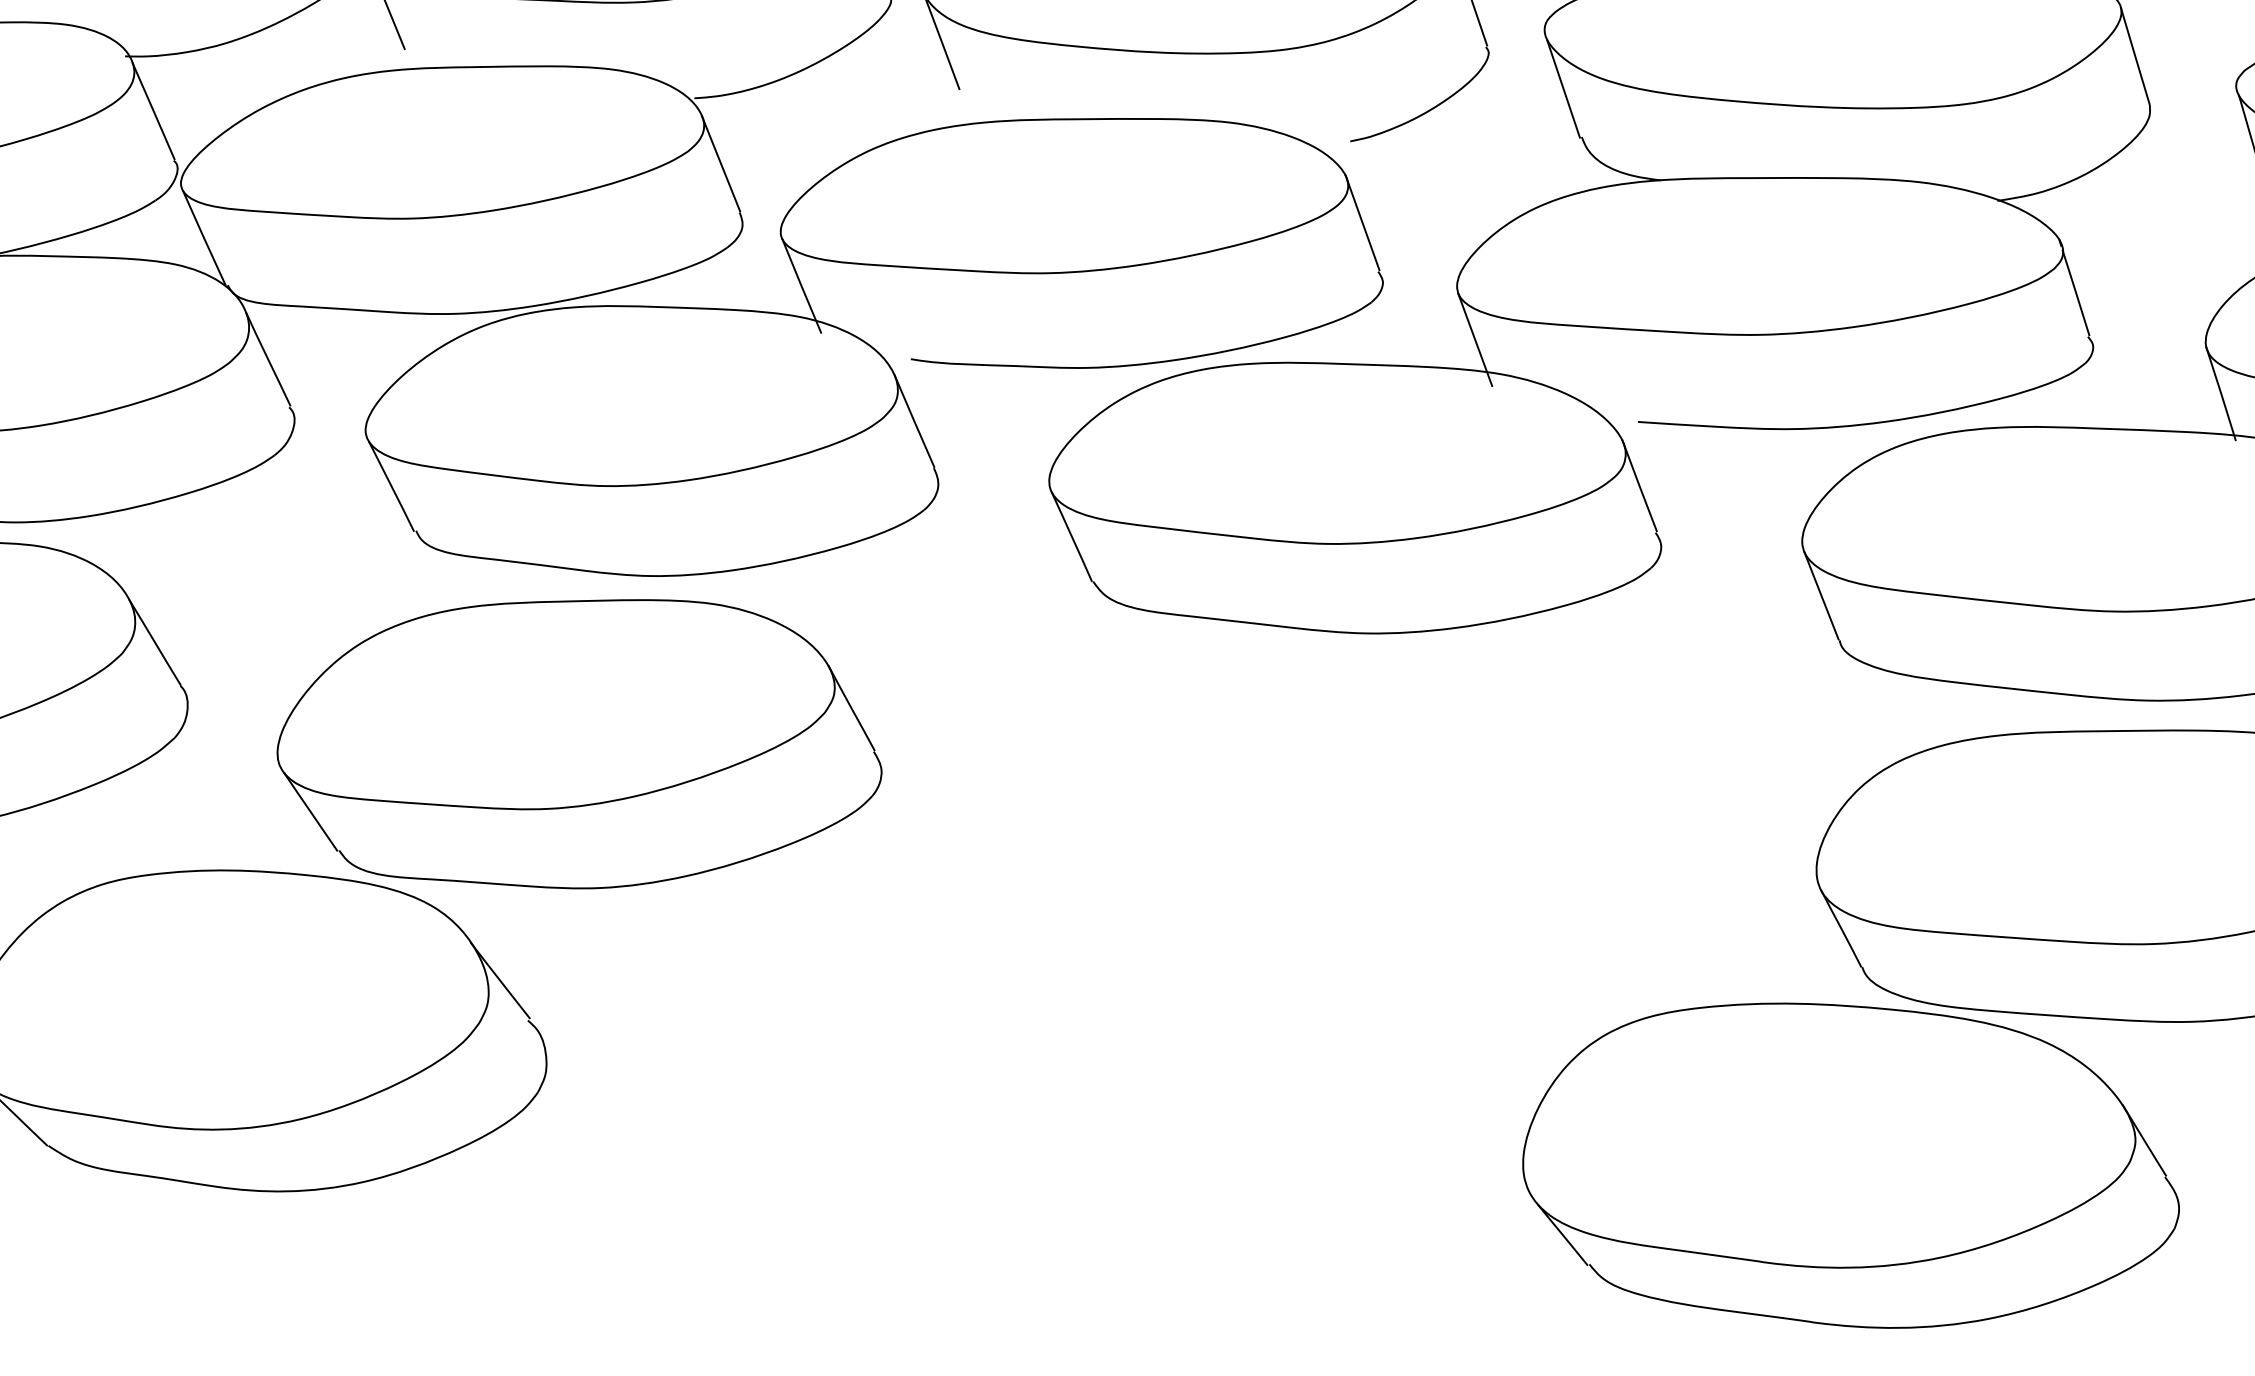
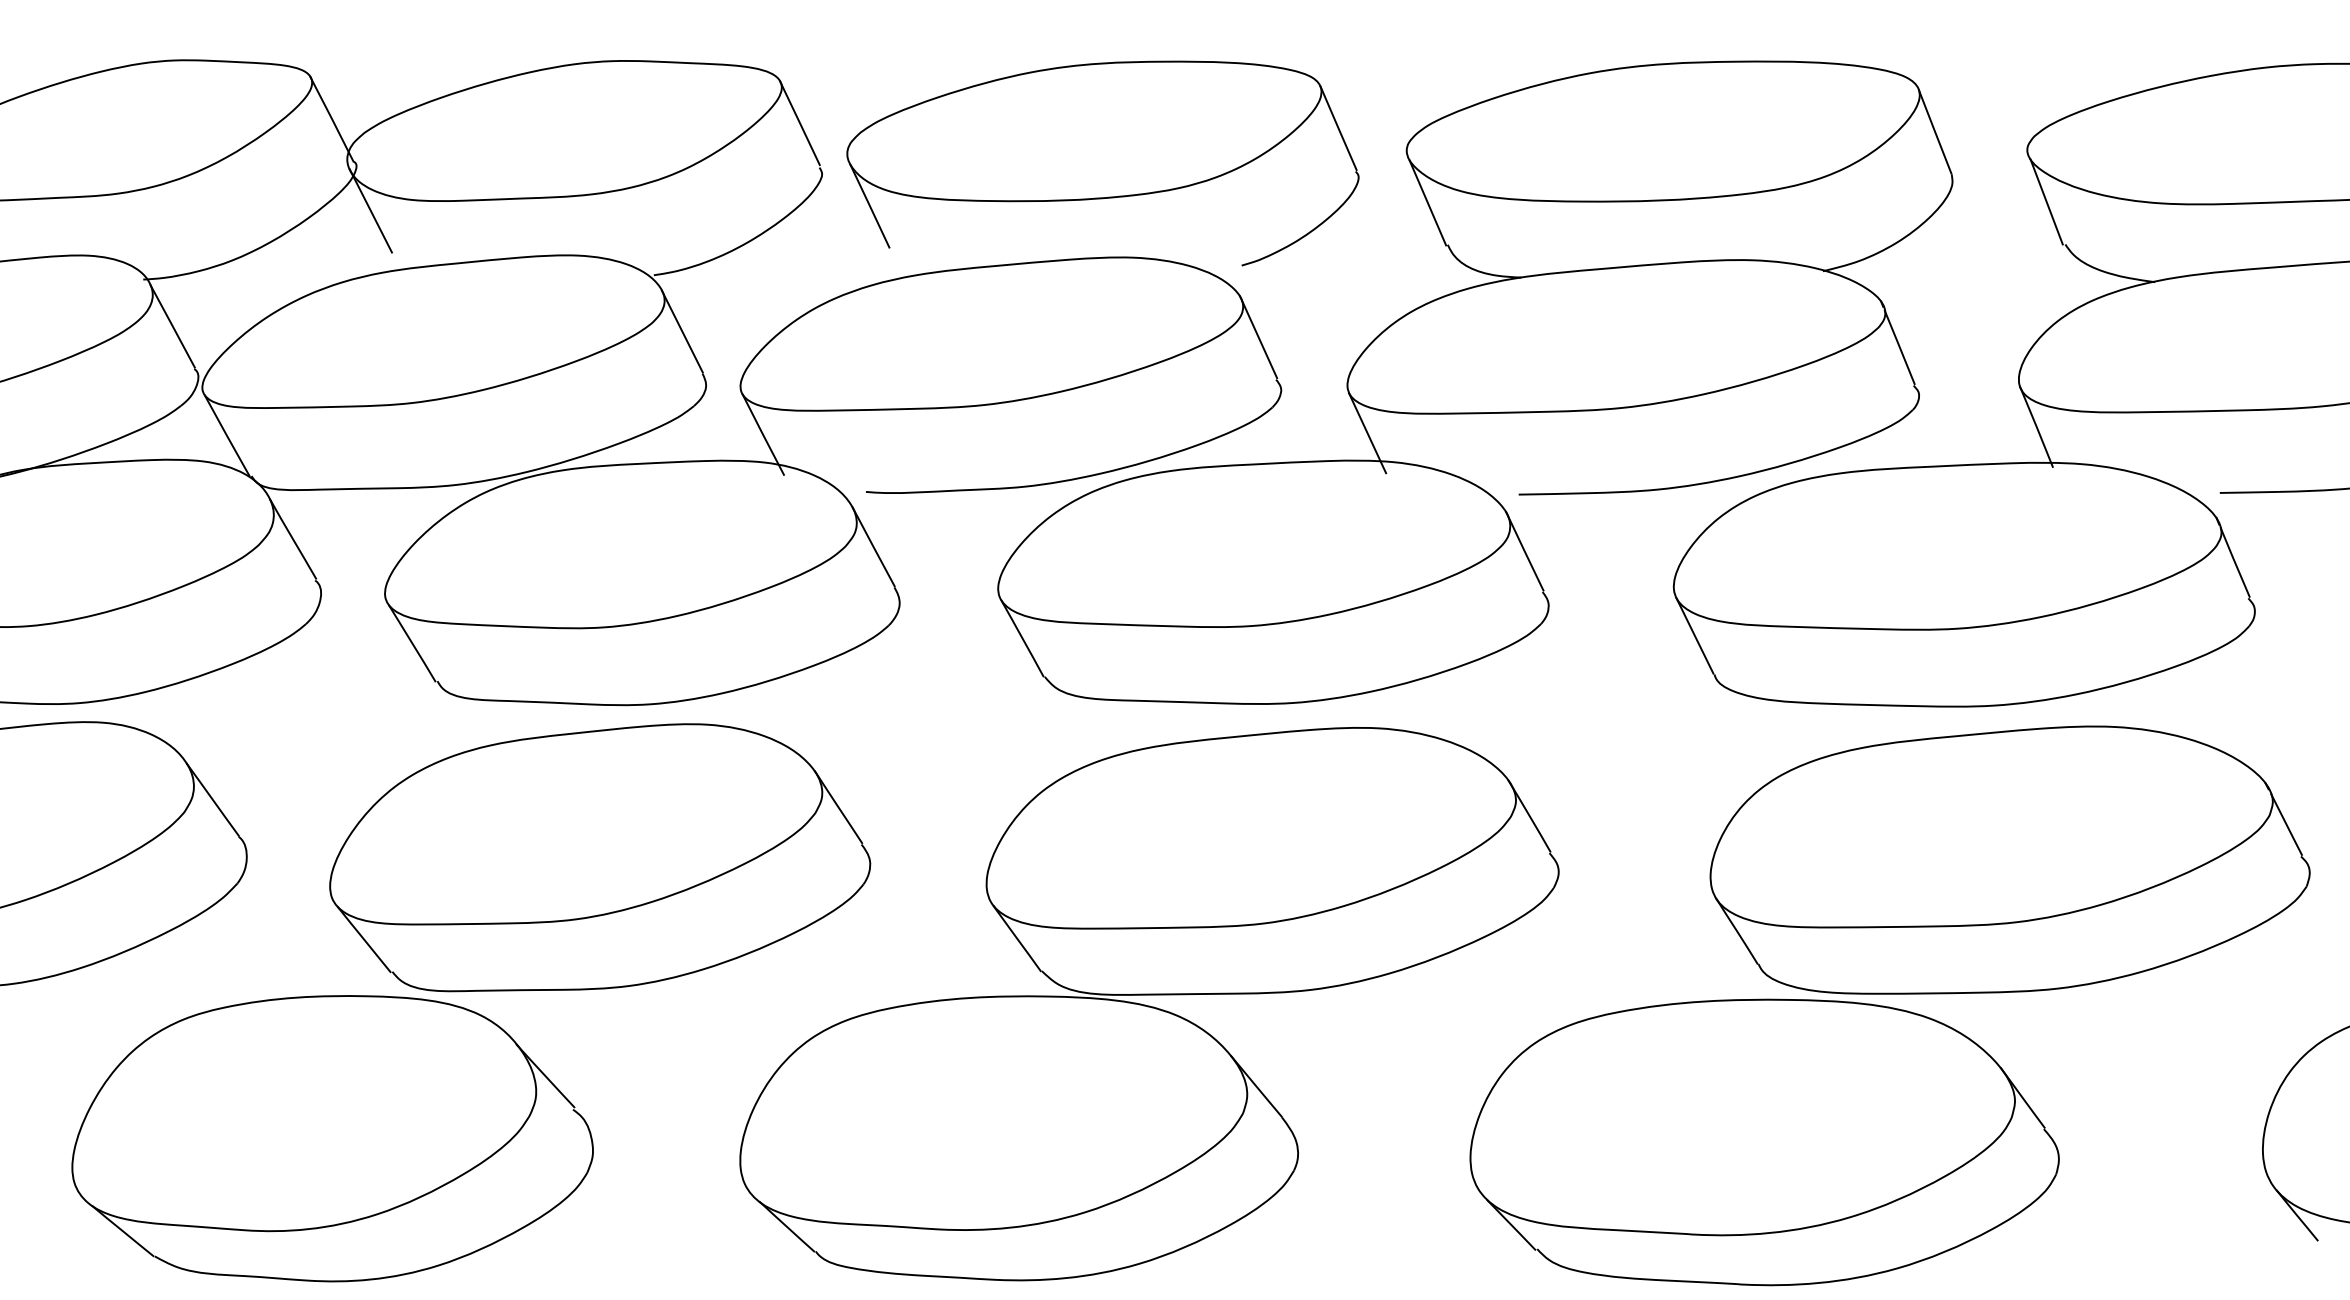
part: (1179, 956) -> (1149, 1004), added

